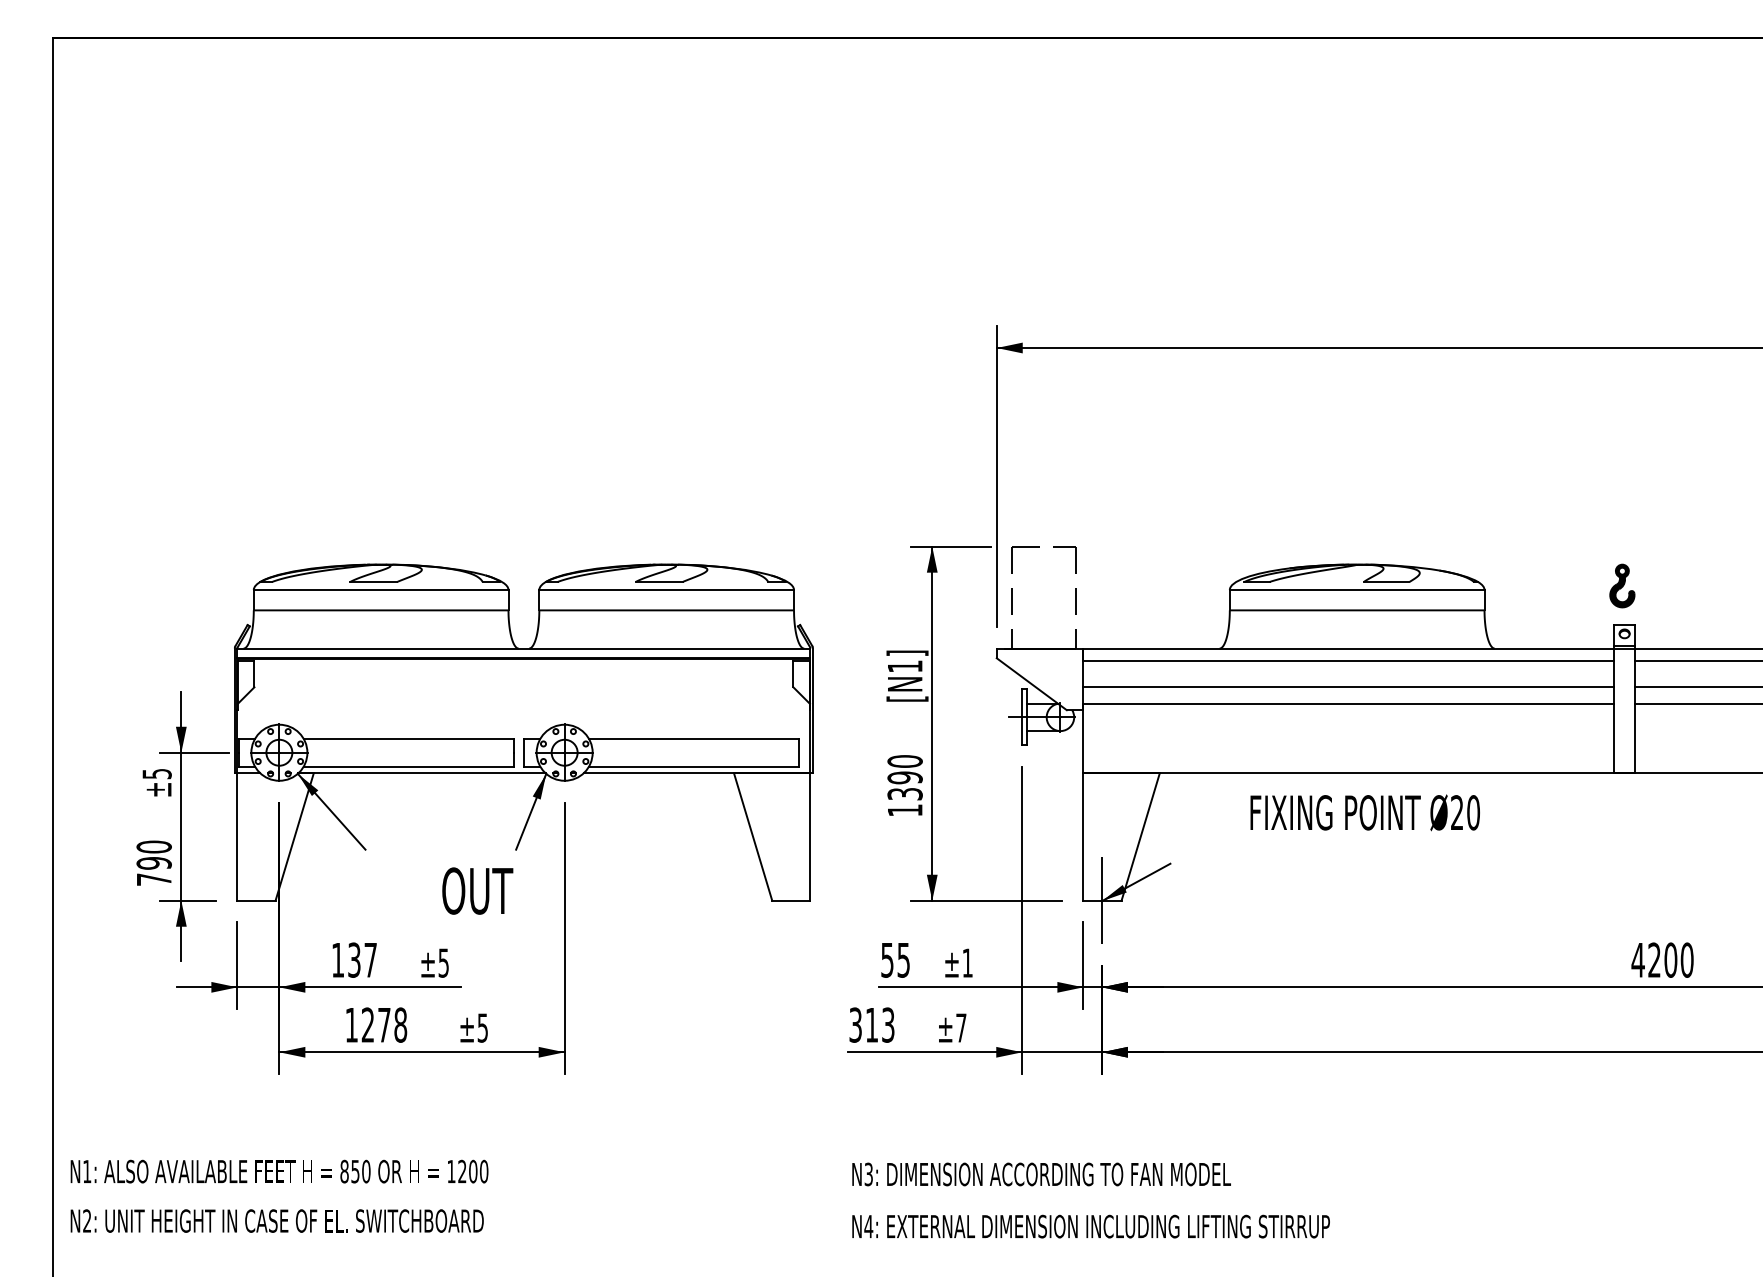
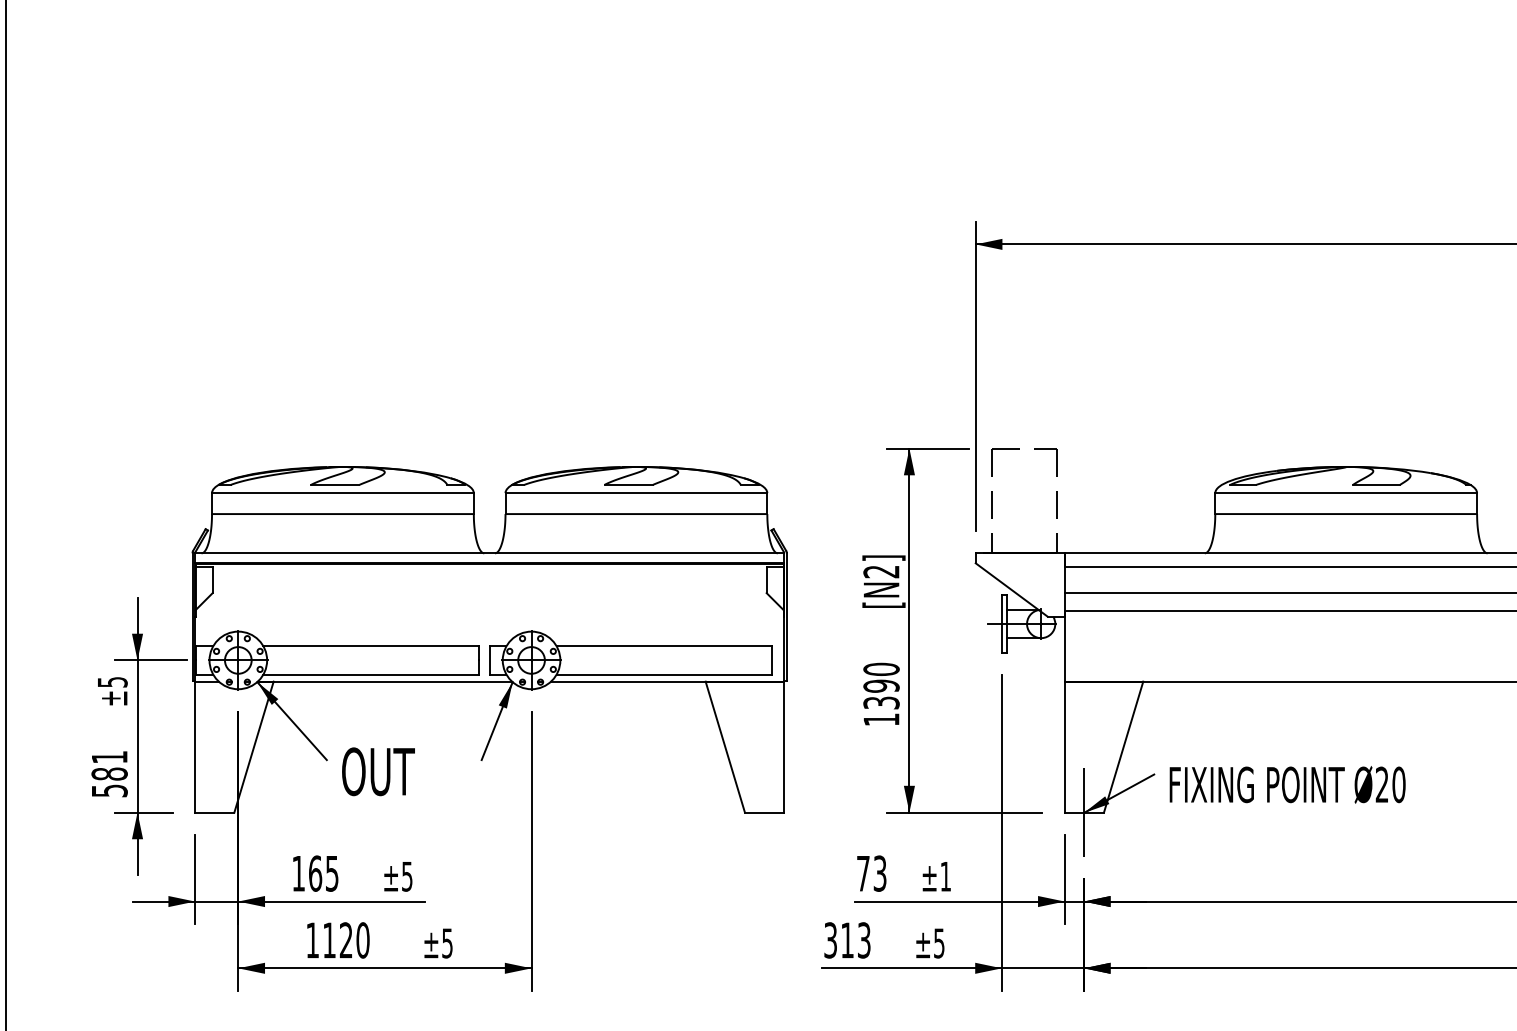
text: (904, 666) -> (880, 571), [N1] -> [N2]
text: (1364, 812) -> (1286, 784), moved
text: (153, 862) -> (108, 773), 790 -> 581
text: (477, 890) -> (378, 771), moved
text: (362, 959) -> (323, 872), 137 -> 165
text: (895, 959) -> (871, 872), 55 -> 73
text: (384, 1024) -> (346, 939), 1278 -> 1120
text: (961, 1027) -> (939, 942), ±7 -> ±5

